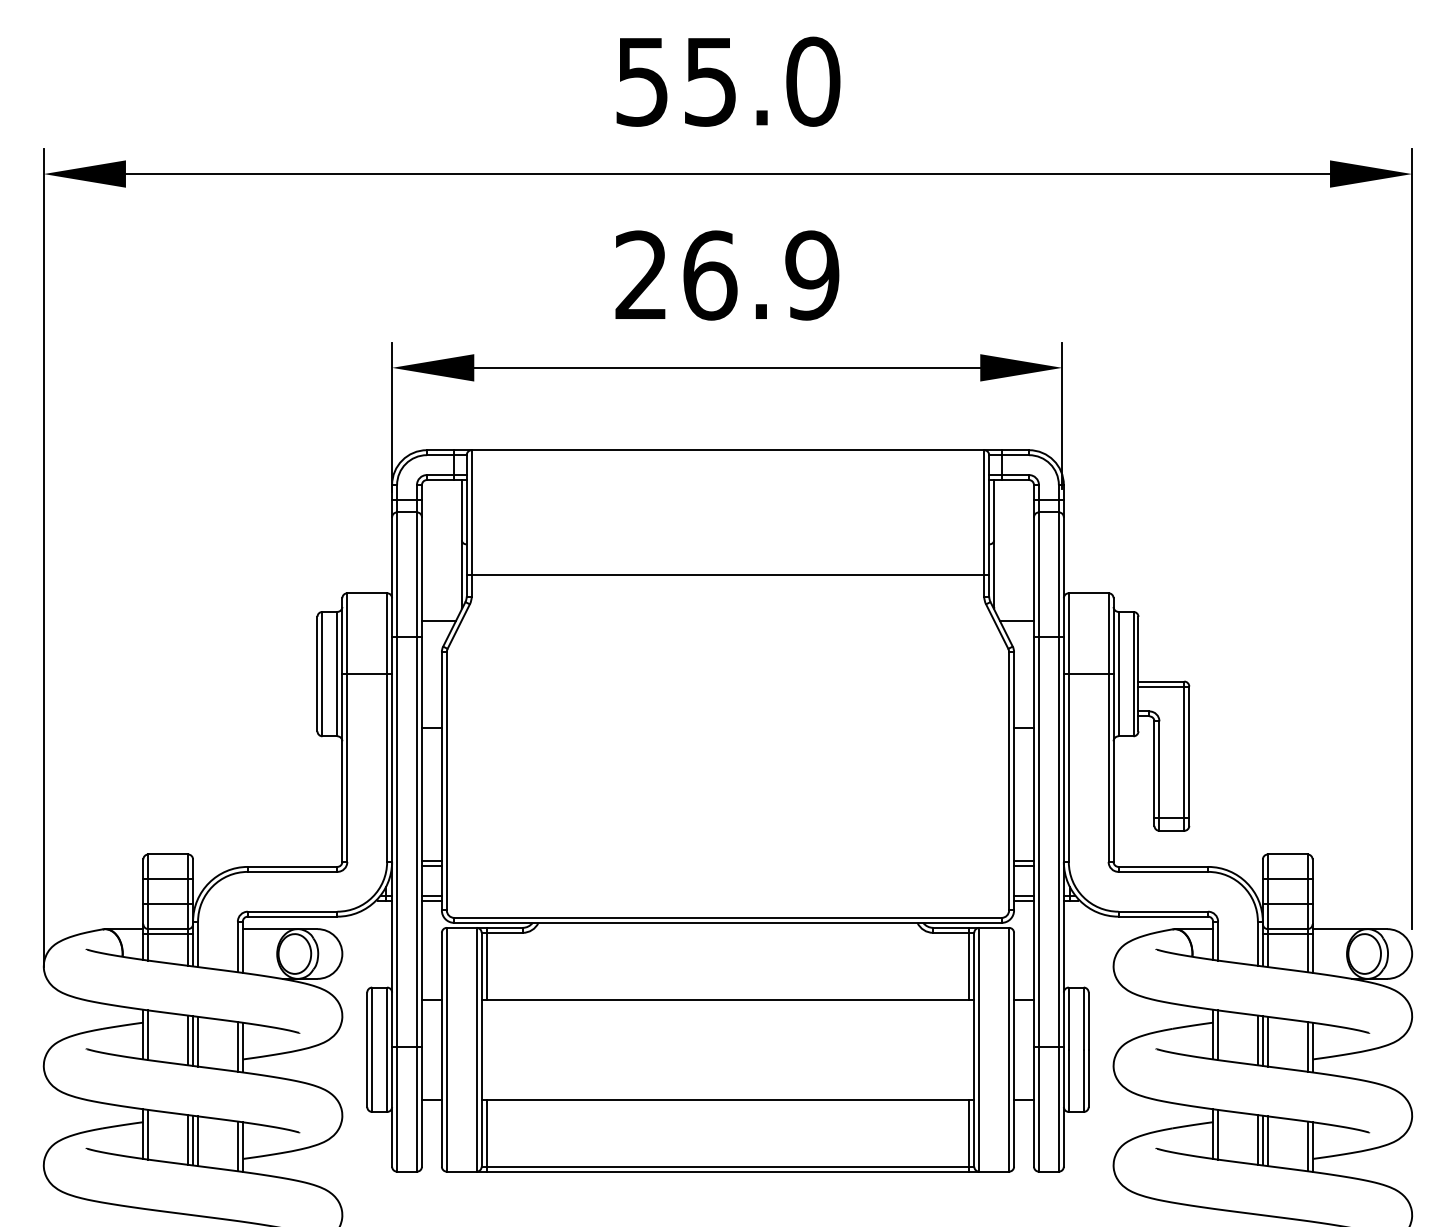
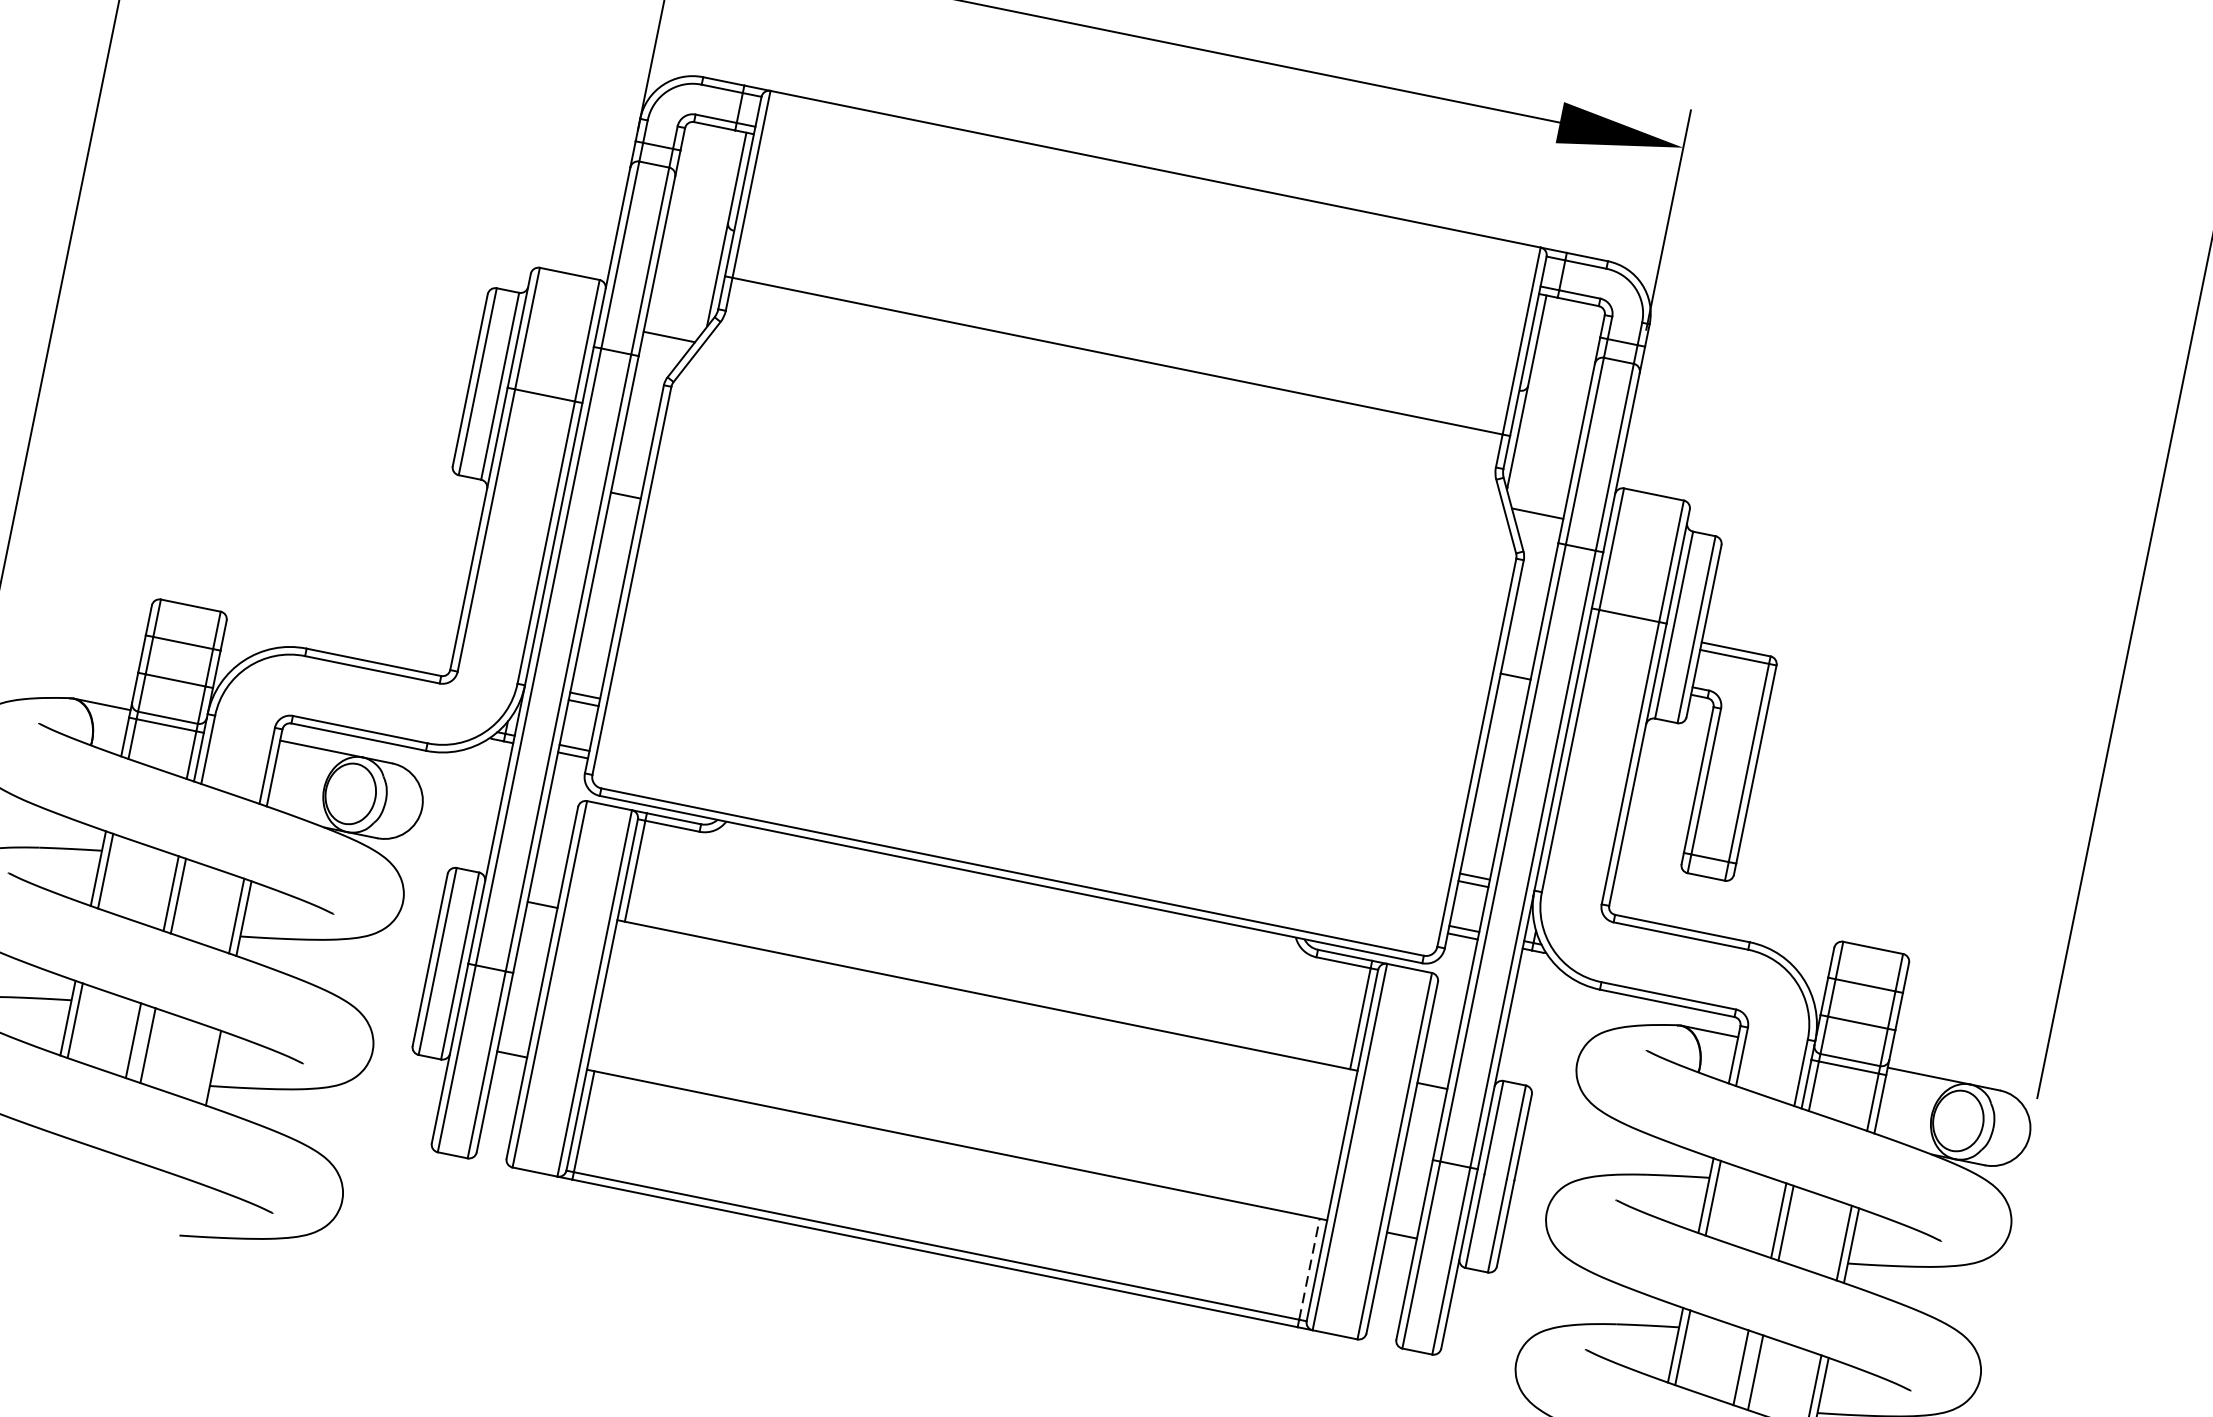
line: (188, 1040) -> (164, 891), removed
line: (1257, 1040) -> (1770, 1218), removed
line: (969, 1133) -> (1309, 1269), solid -> dashed
line: (193, 1140) -> (141, 1043), removed
line: (1262, 1140) -> (1747, 1369), removed
line: (237, 1146) -> (205, 1065), removed

